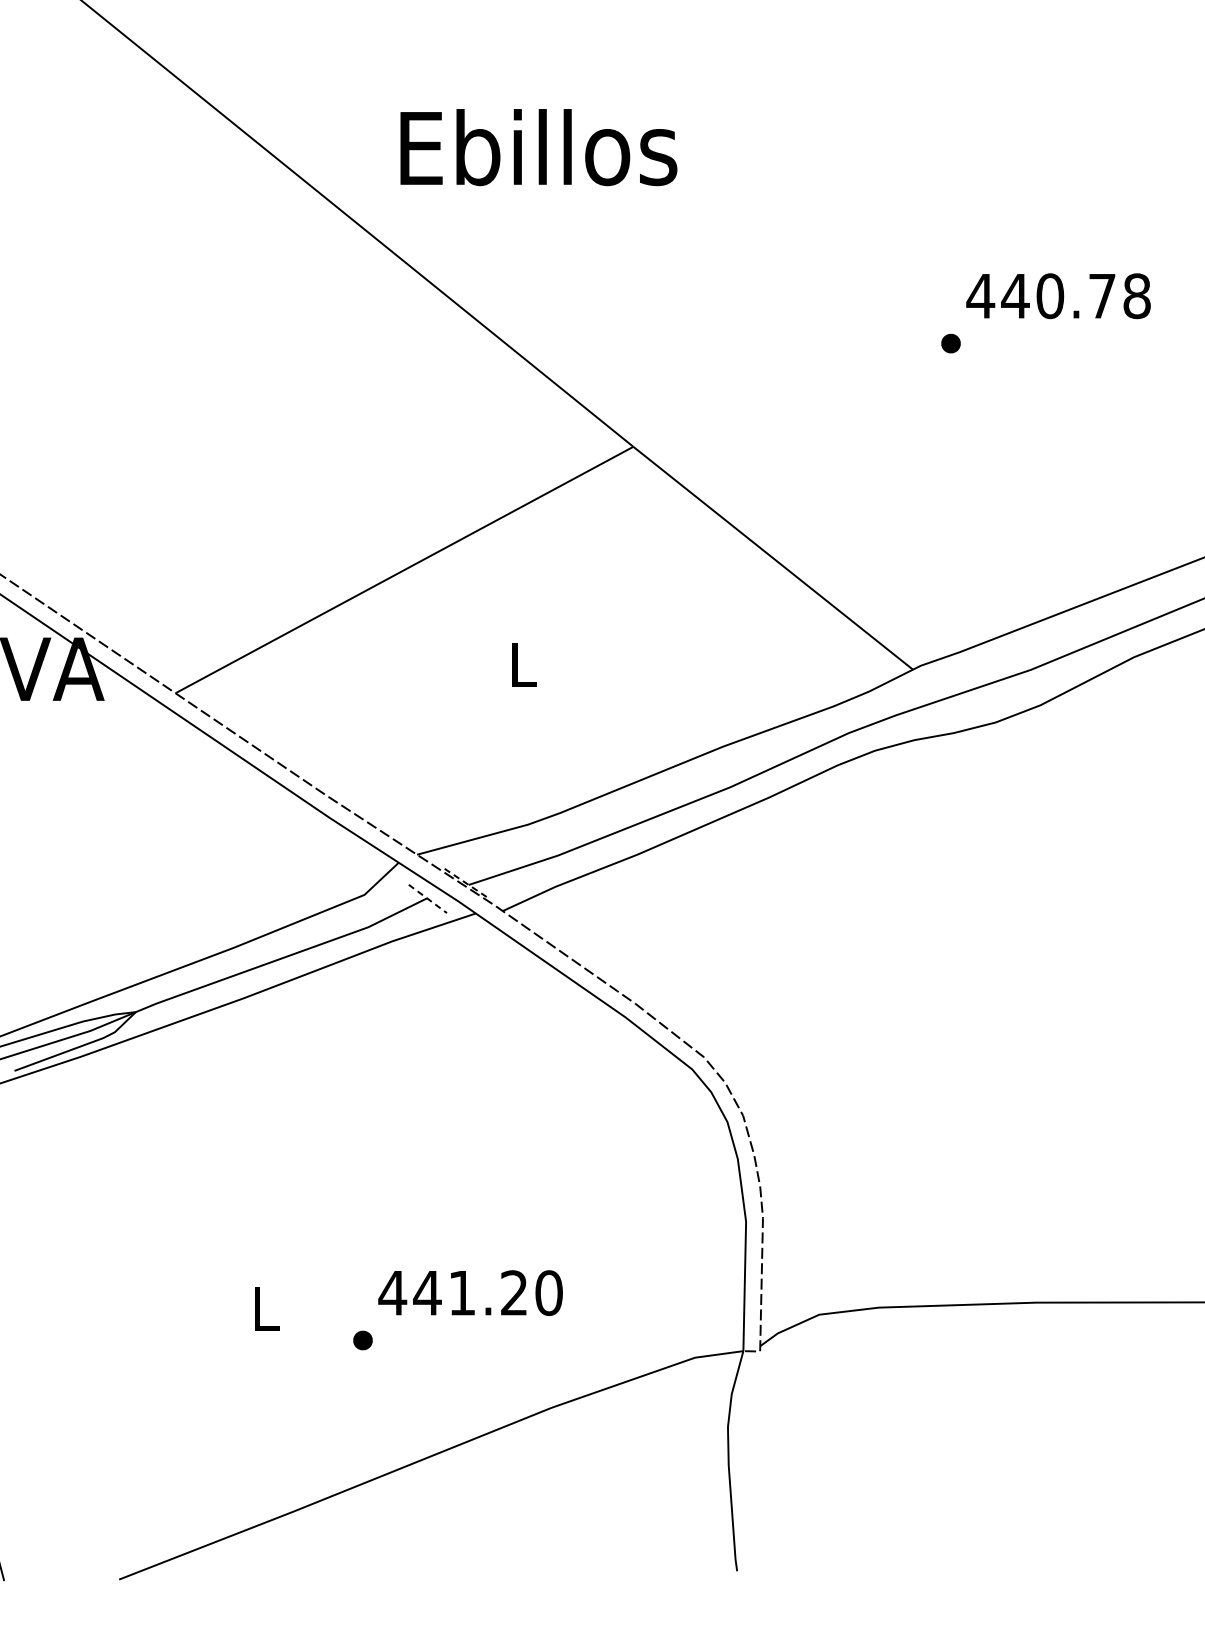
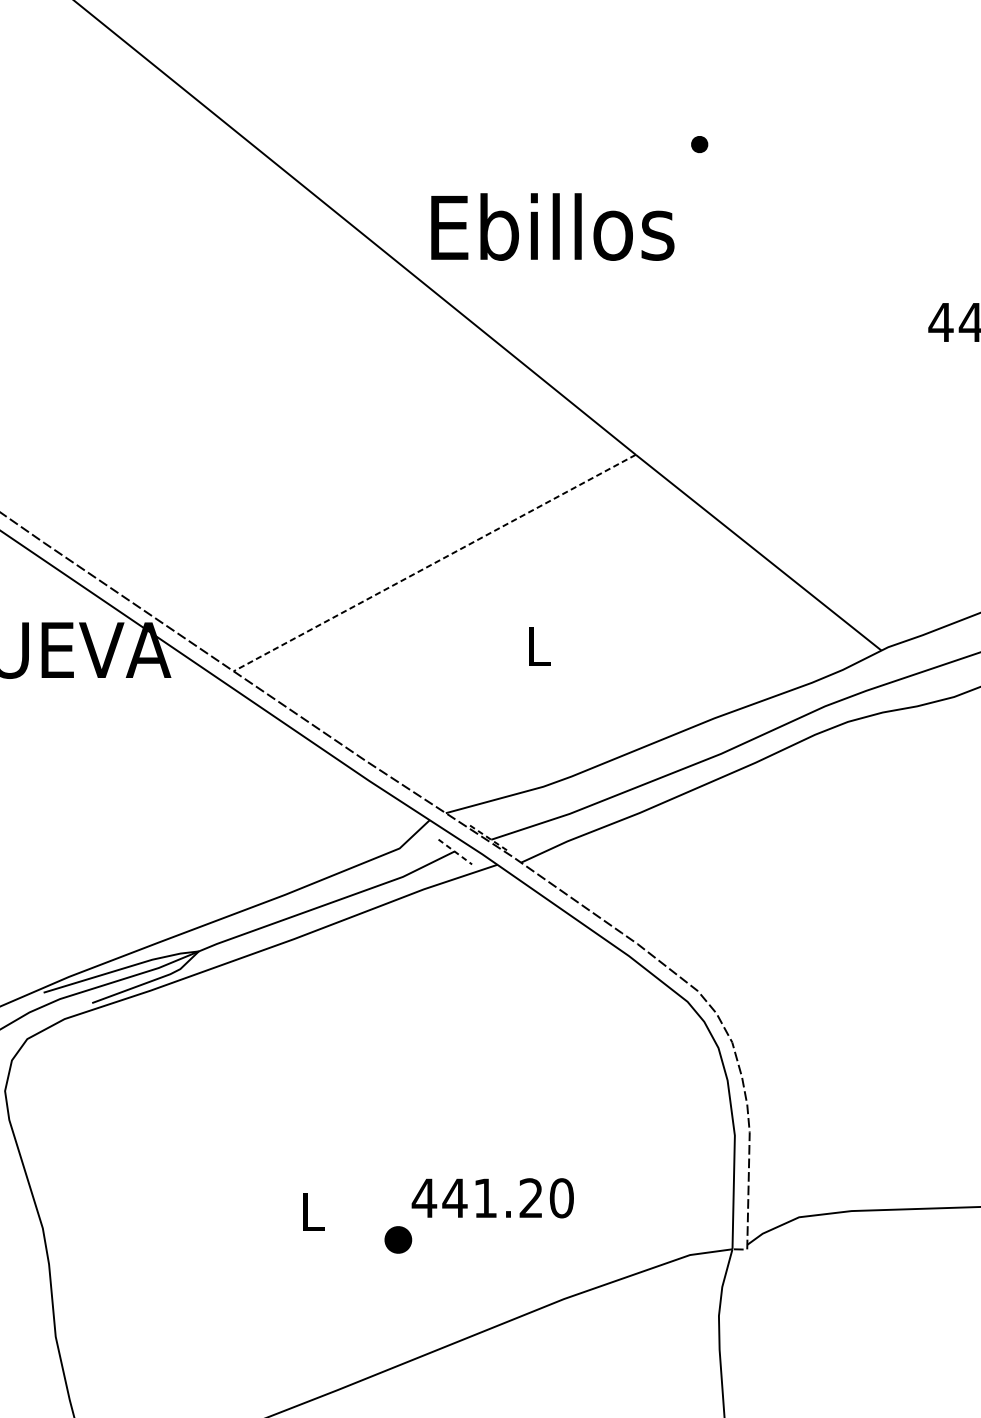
text: (538, 147) -> (552, 227), moved
part: (950, 343) -> (699, 144), moved
line: (404, 570) -> (434, 563), solid -> dashed
part: (362, 1340) -> (397, 1239), size x1.6

